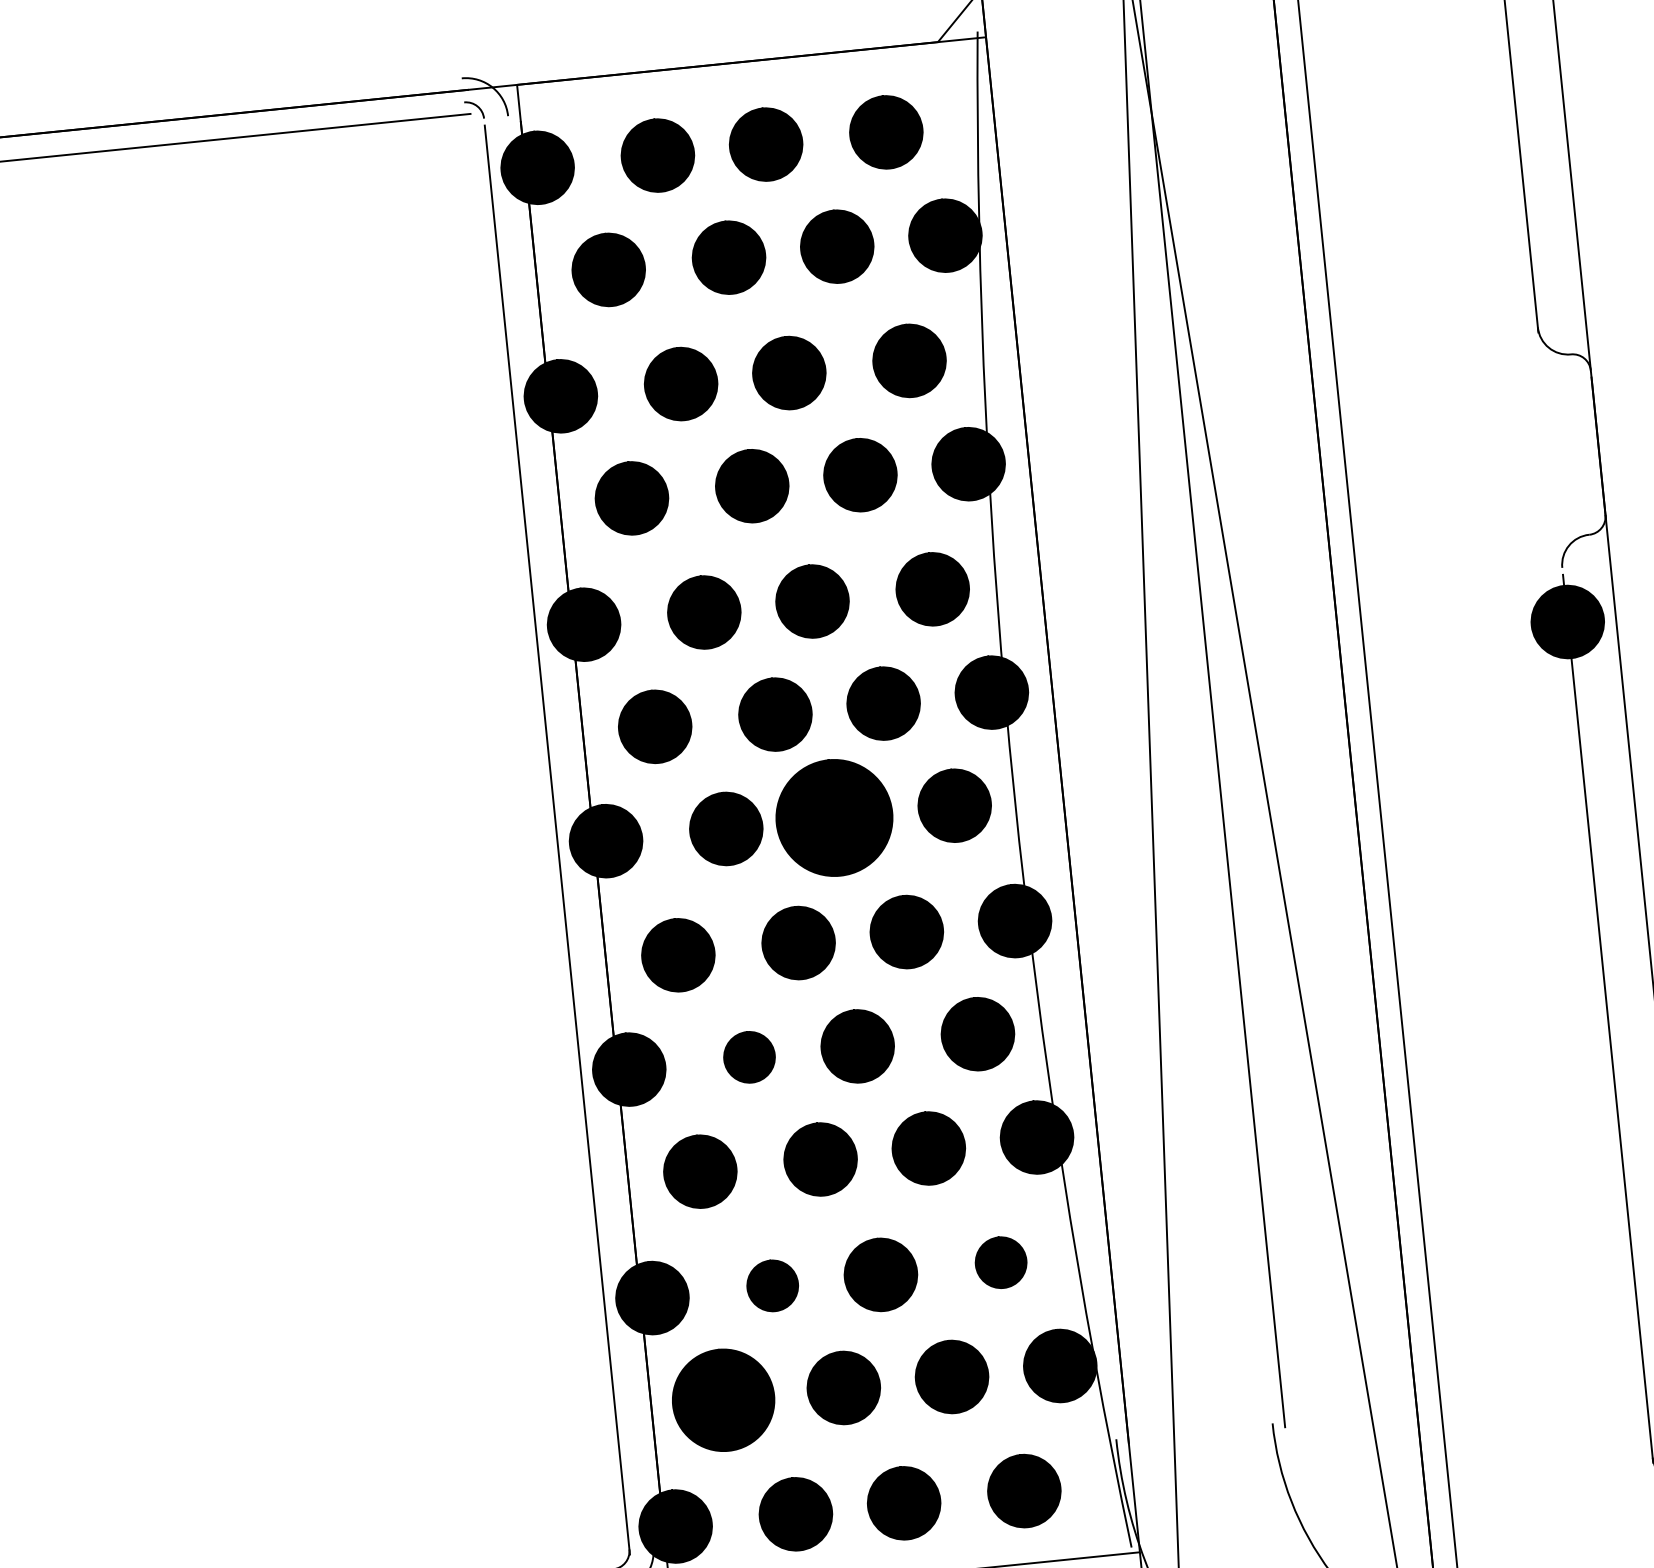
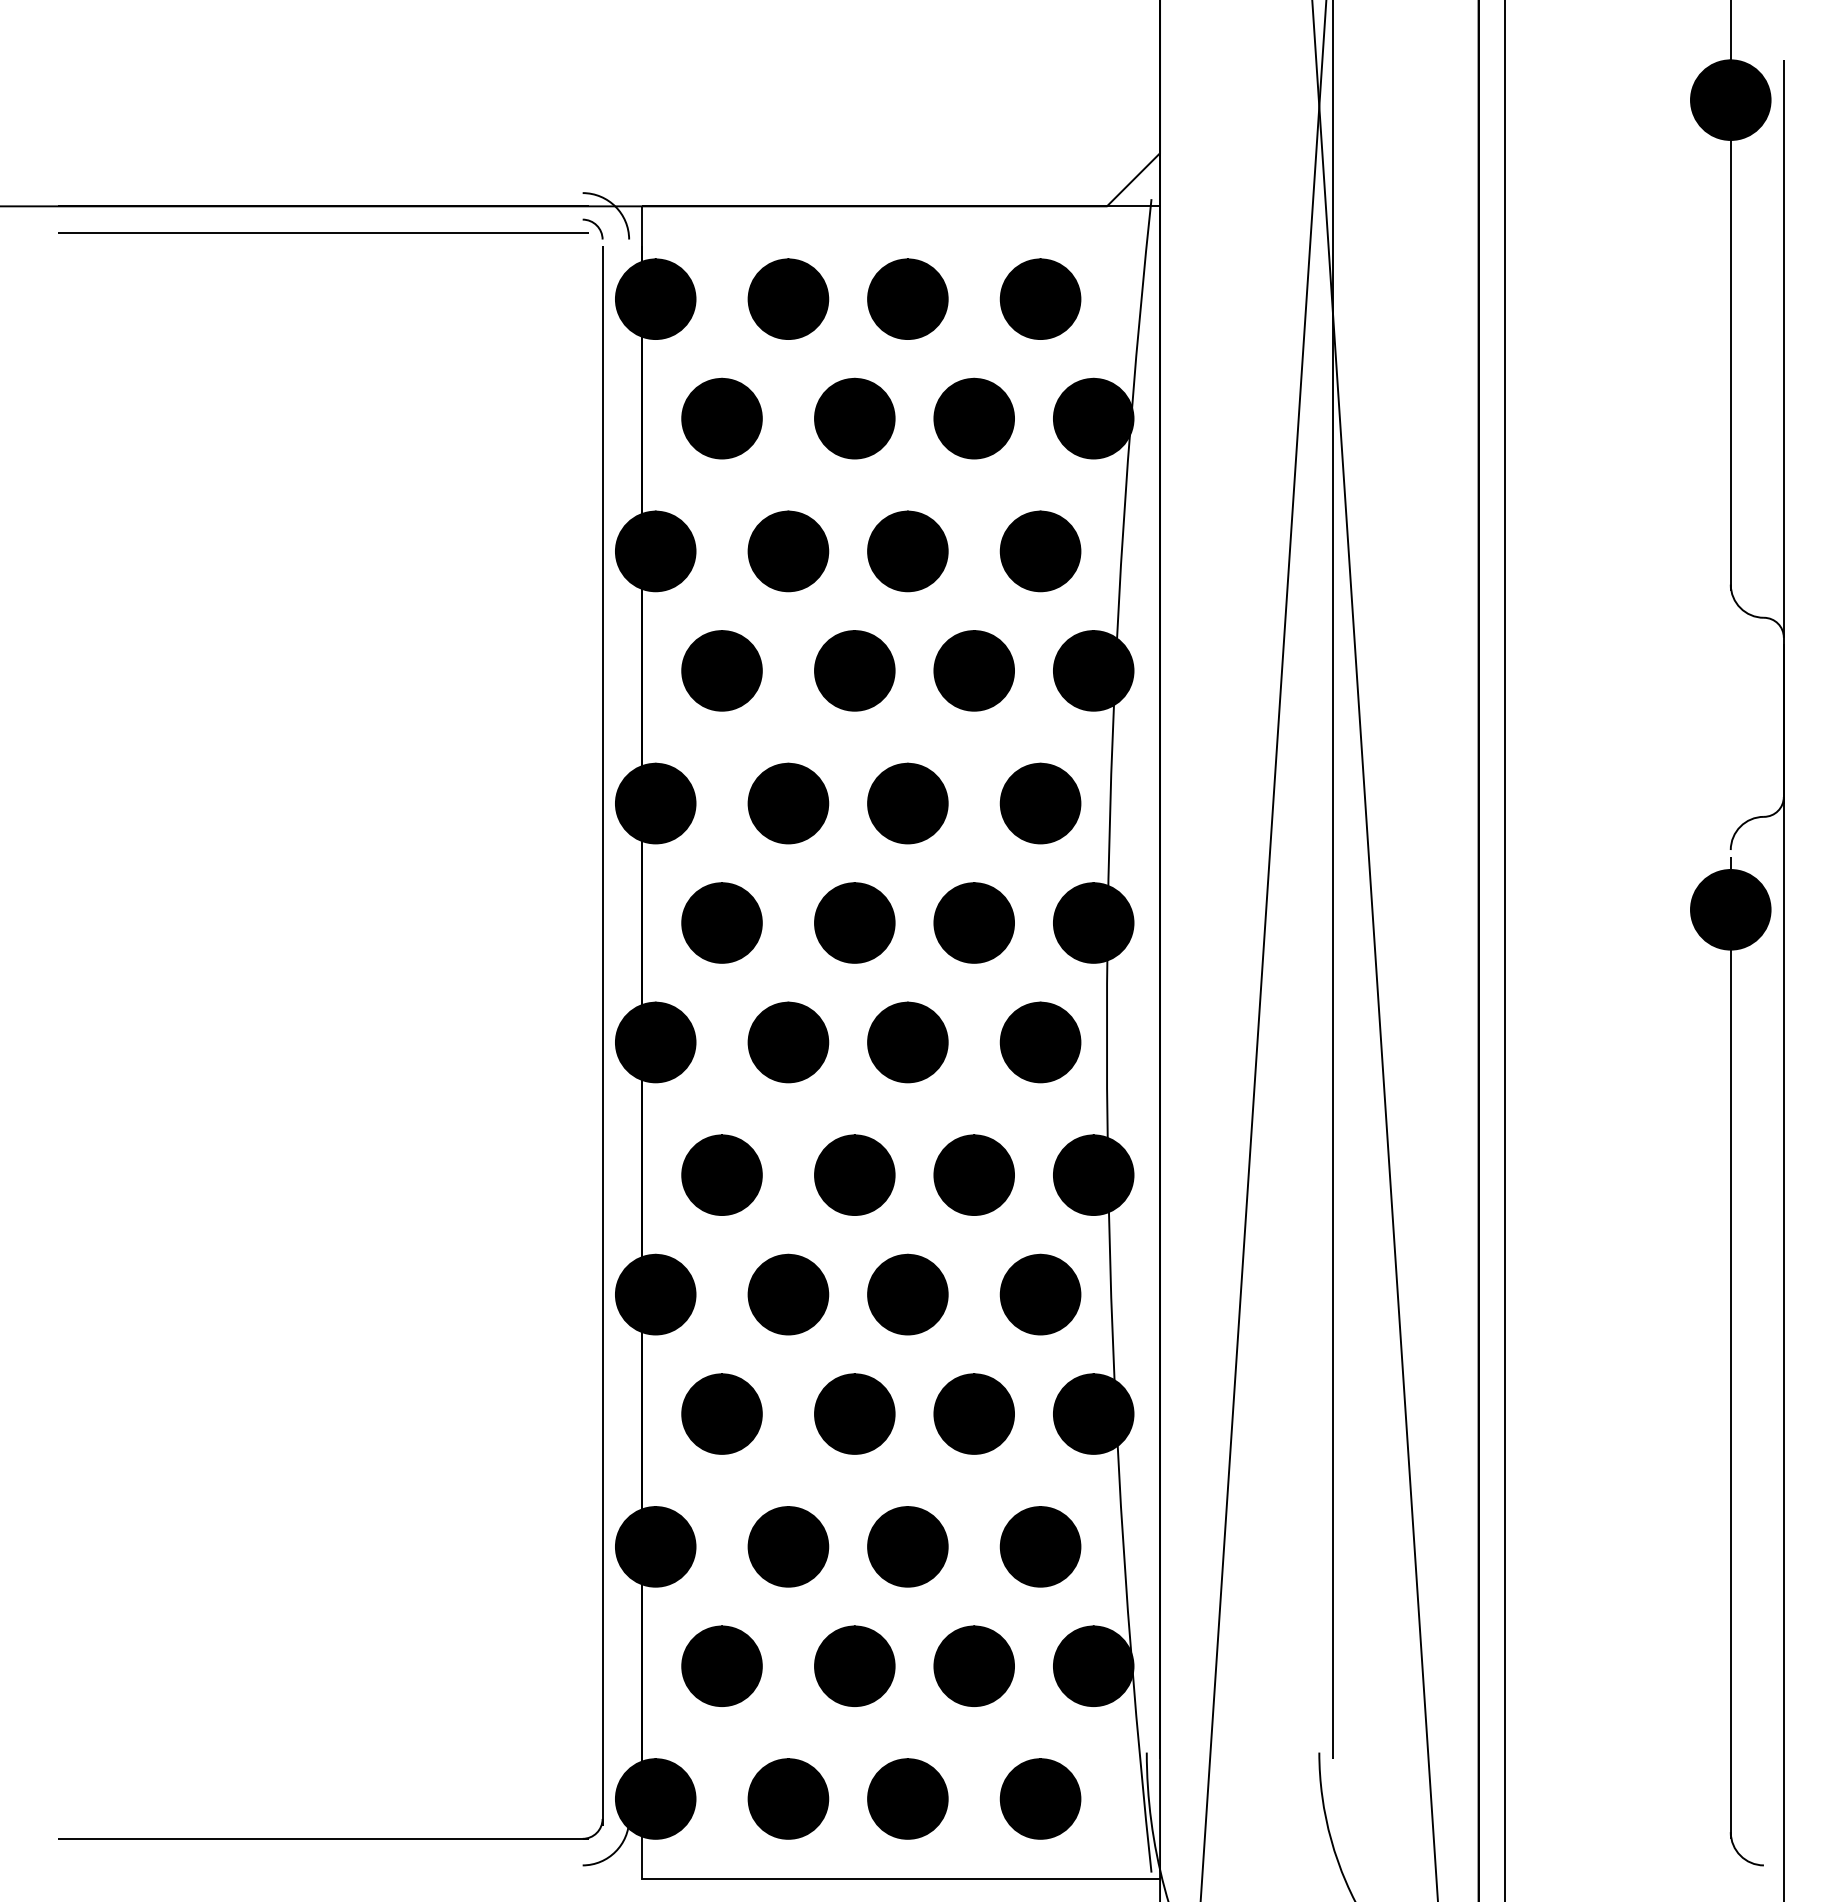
part: (834, 817) -> (907, 1042), size x0.62
part: (749, 1057) -> (788, 1294), size x1.43
part: (1001, 1262) -> (1040, 1546), size x1.43
part: (772, 1285) -> (788, 1546), size x1.43
part: (723, 1399) -> (721, 1665), size x0.71

